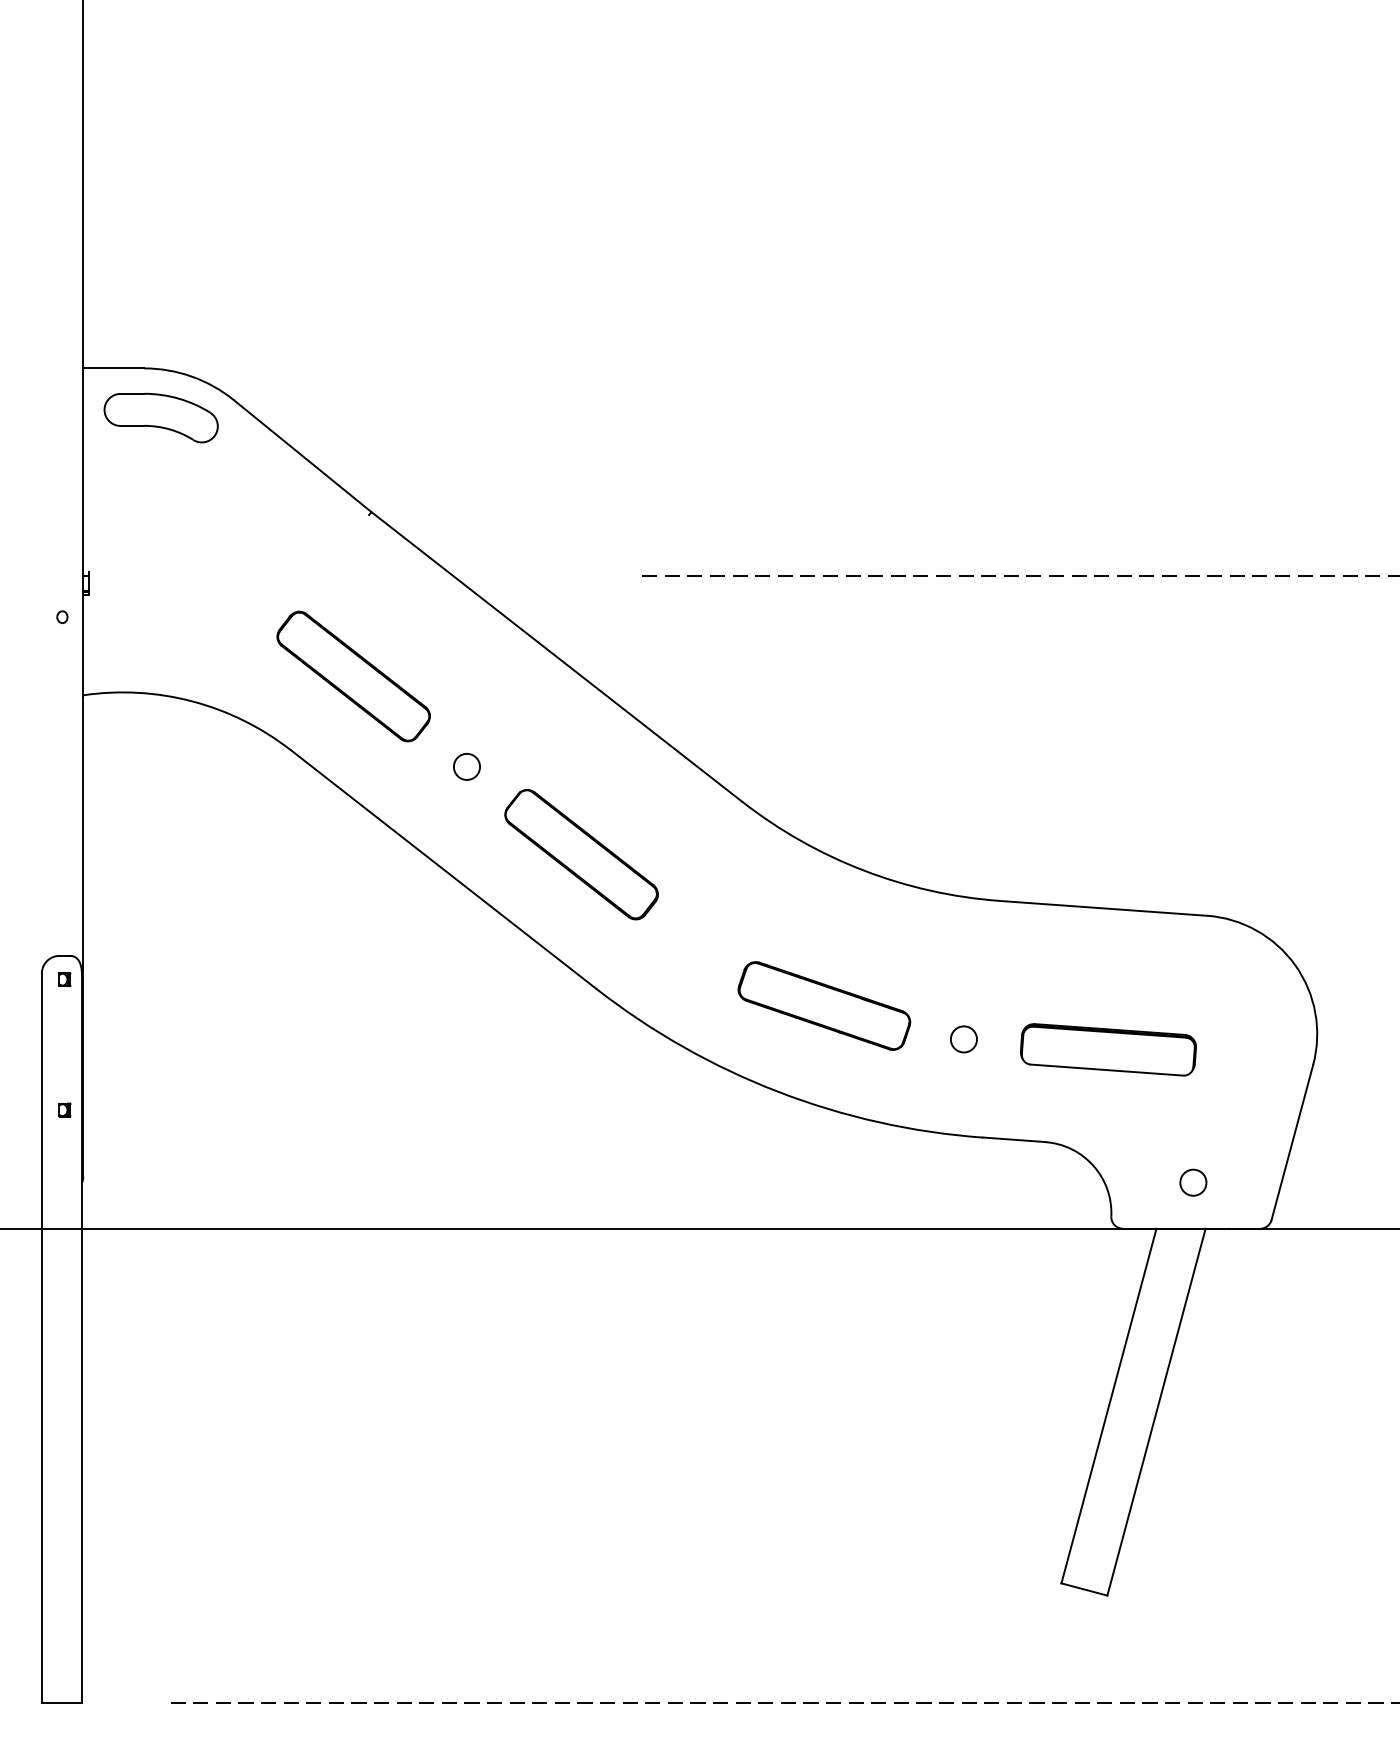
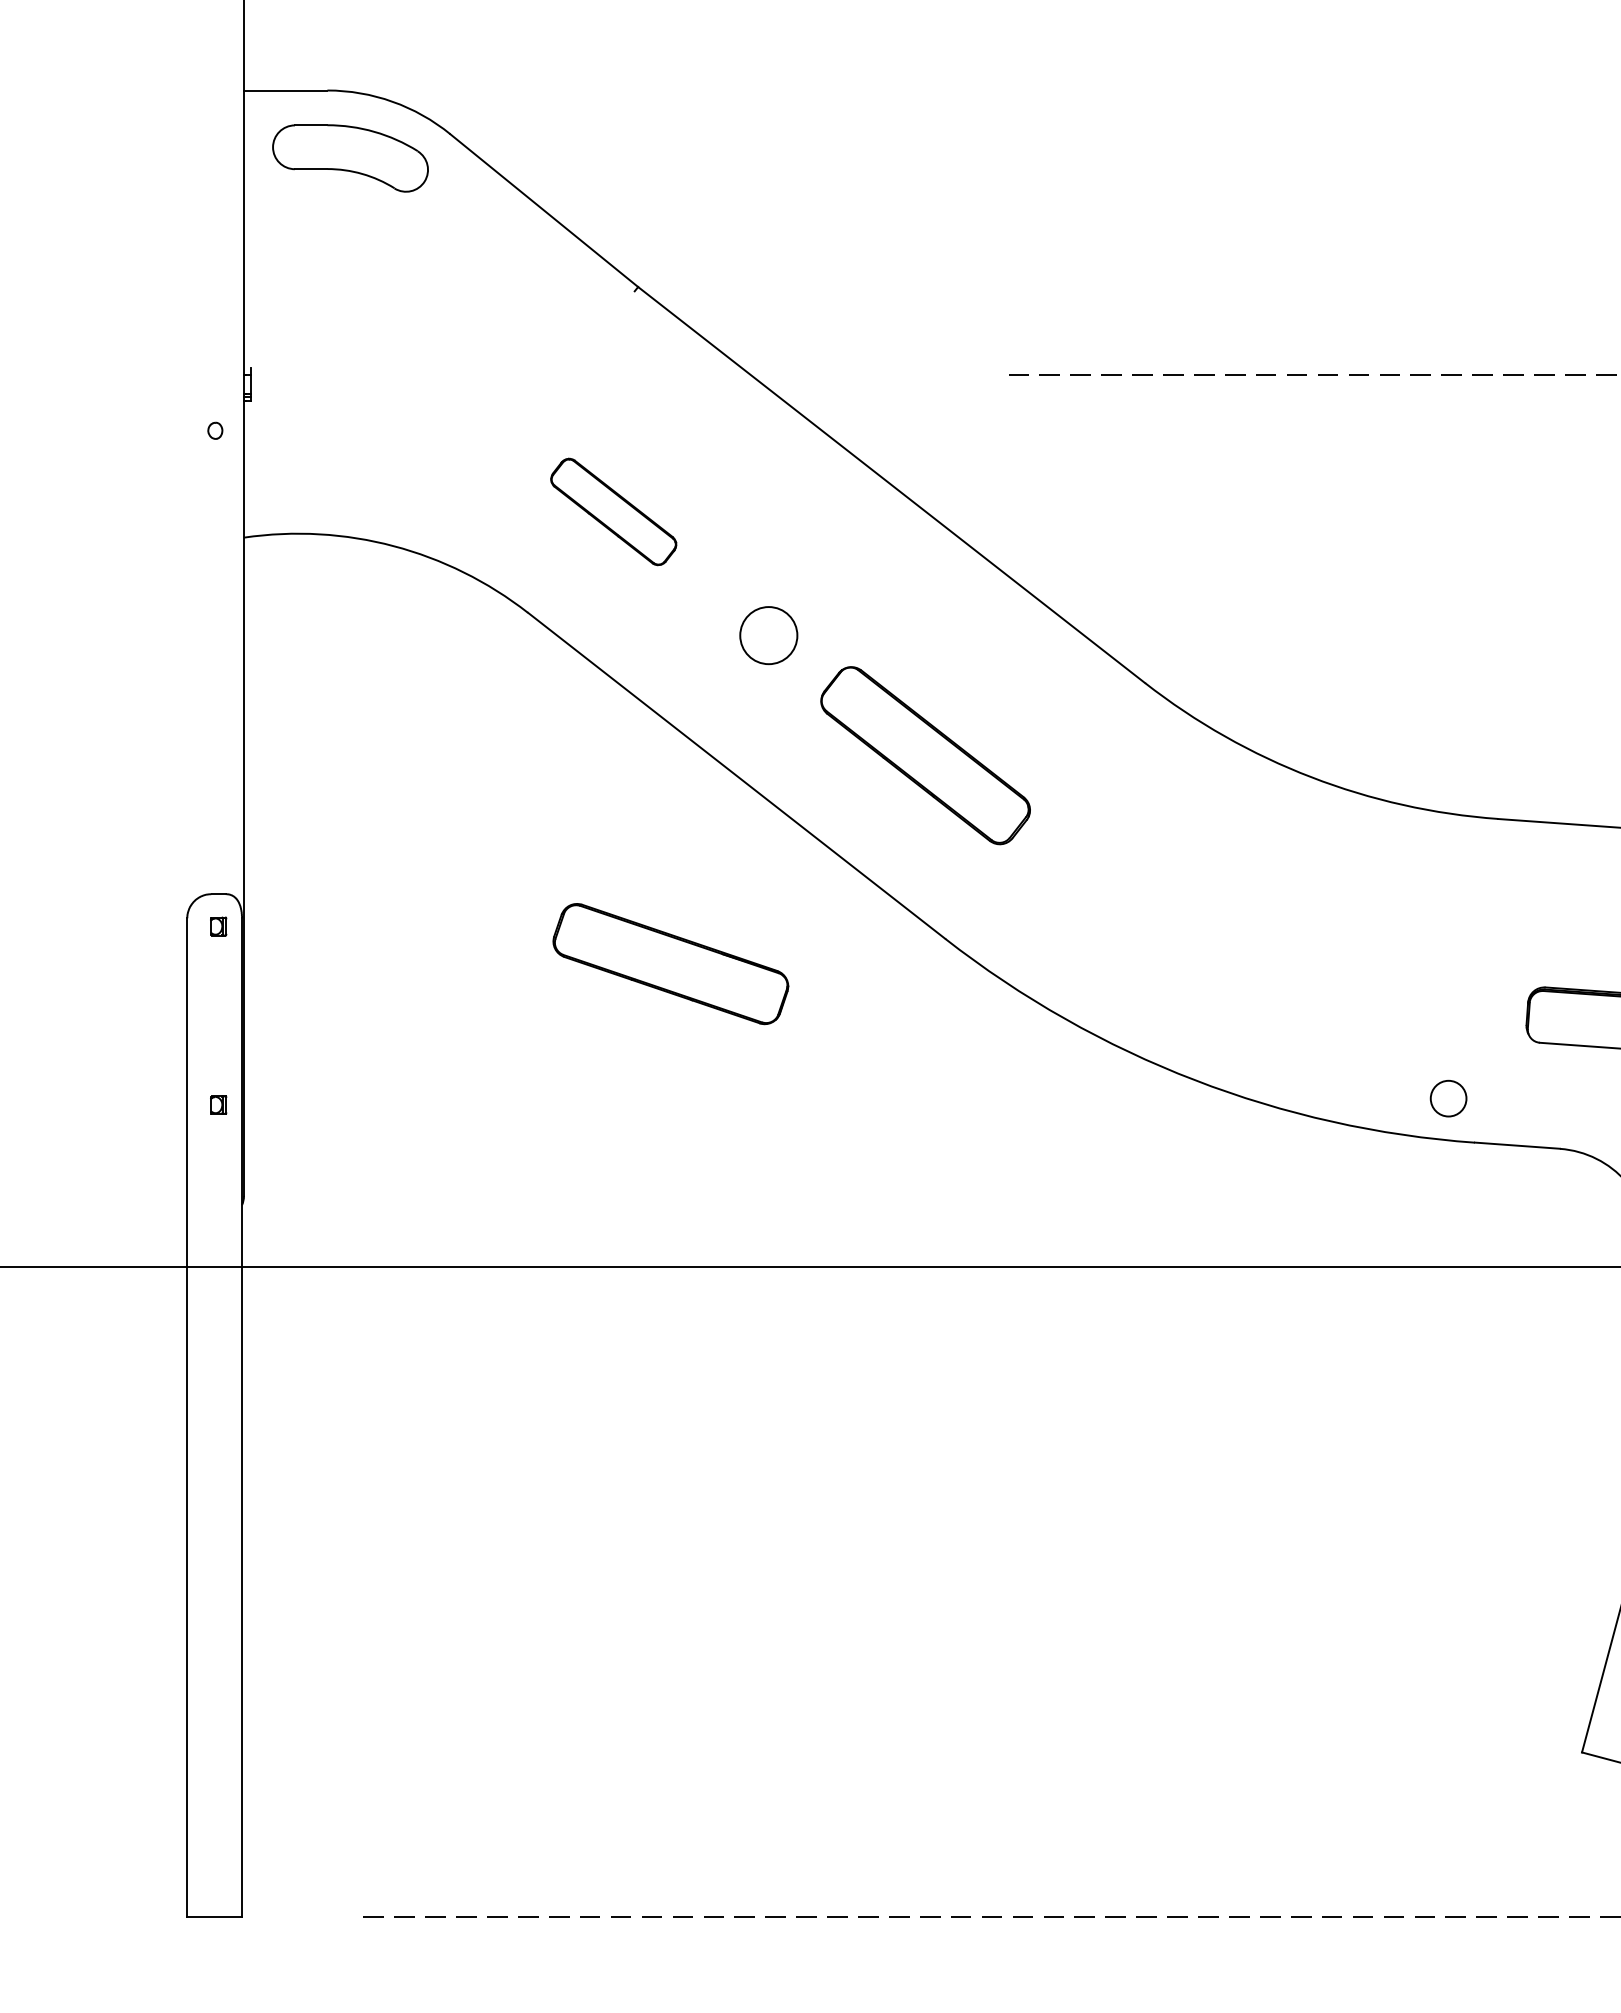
part: (353, 676) -> (613, 511), size x0.6
circle: (466, 766) -> (768, 635), size x1.6
part: (824, 1005) -> (671, 963), moved
circle: (963, 1039) -> (1448, 1098), moved

